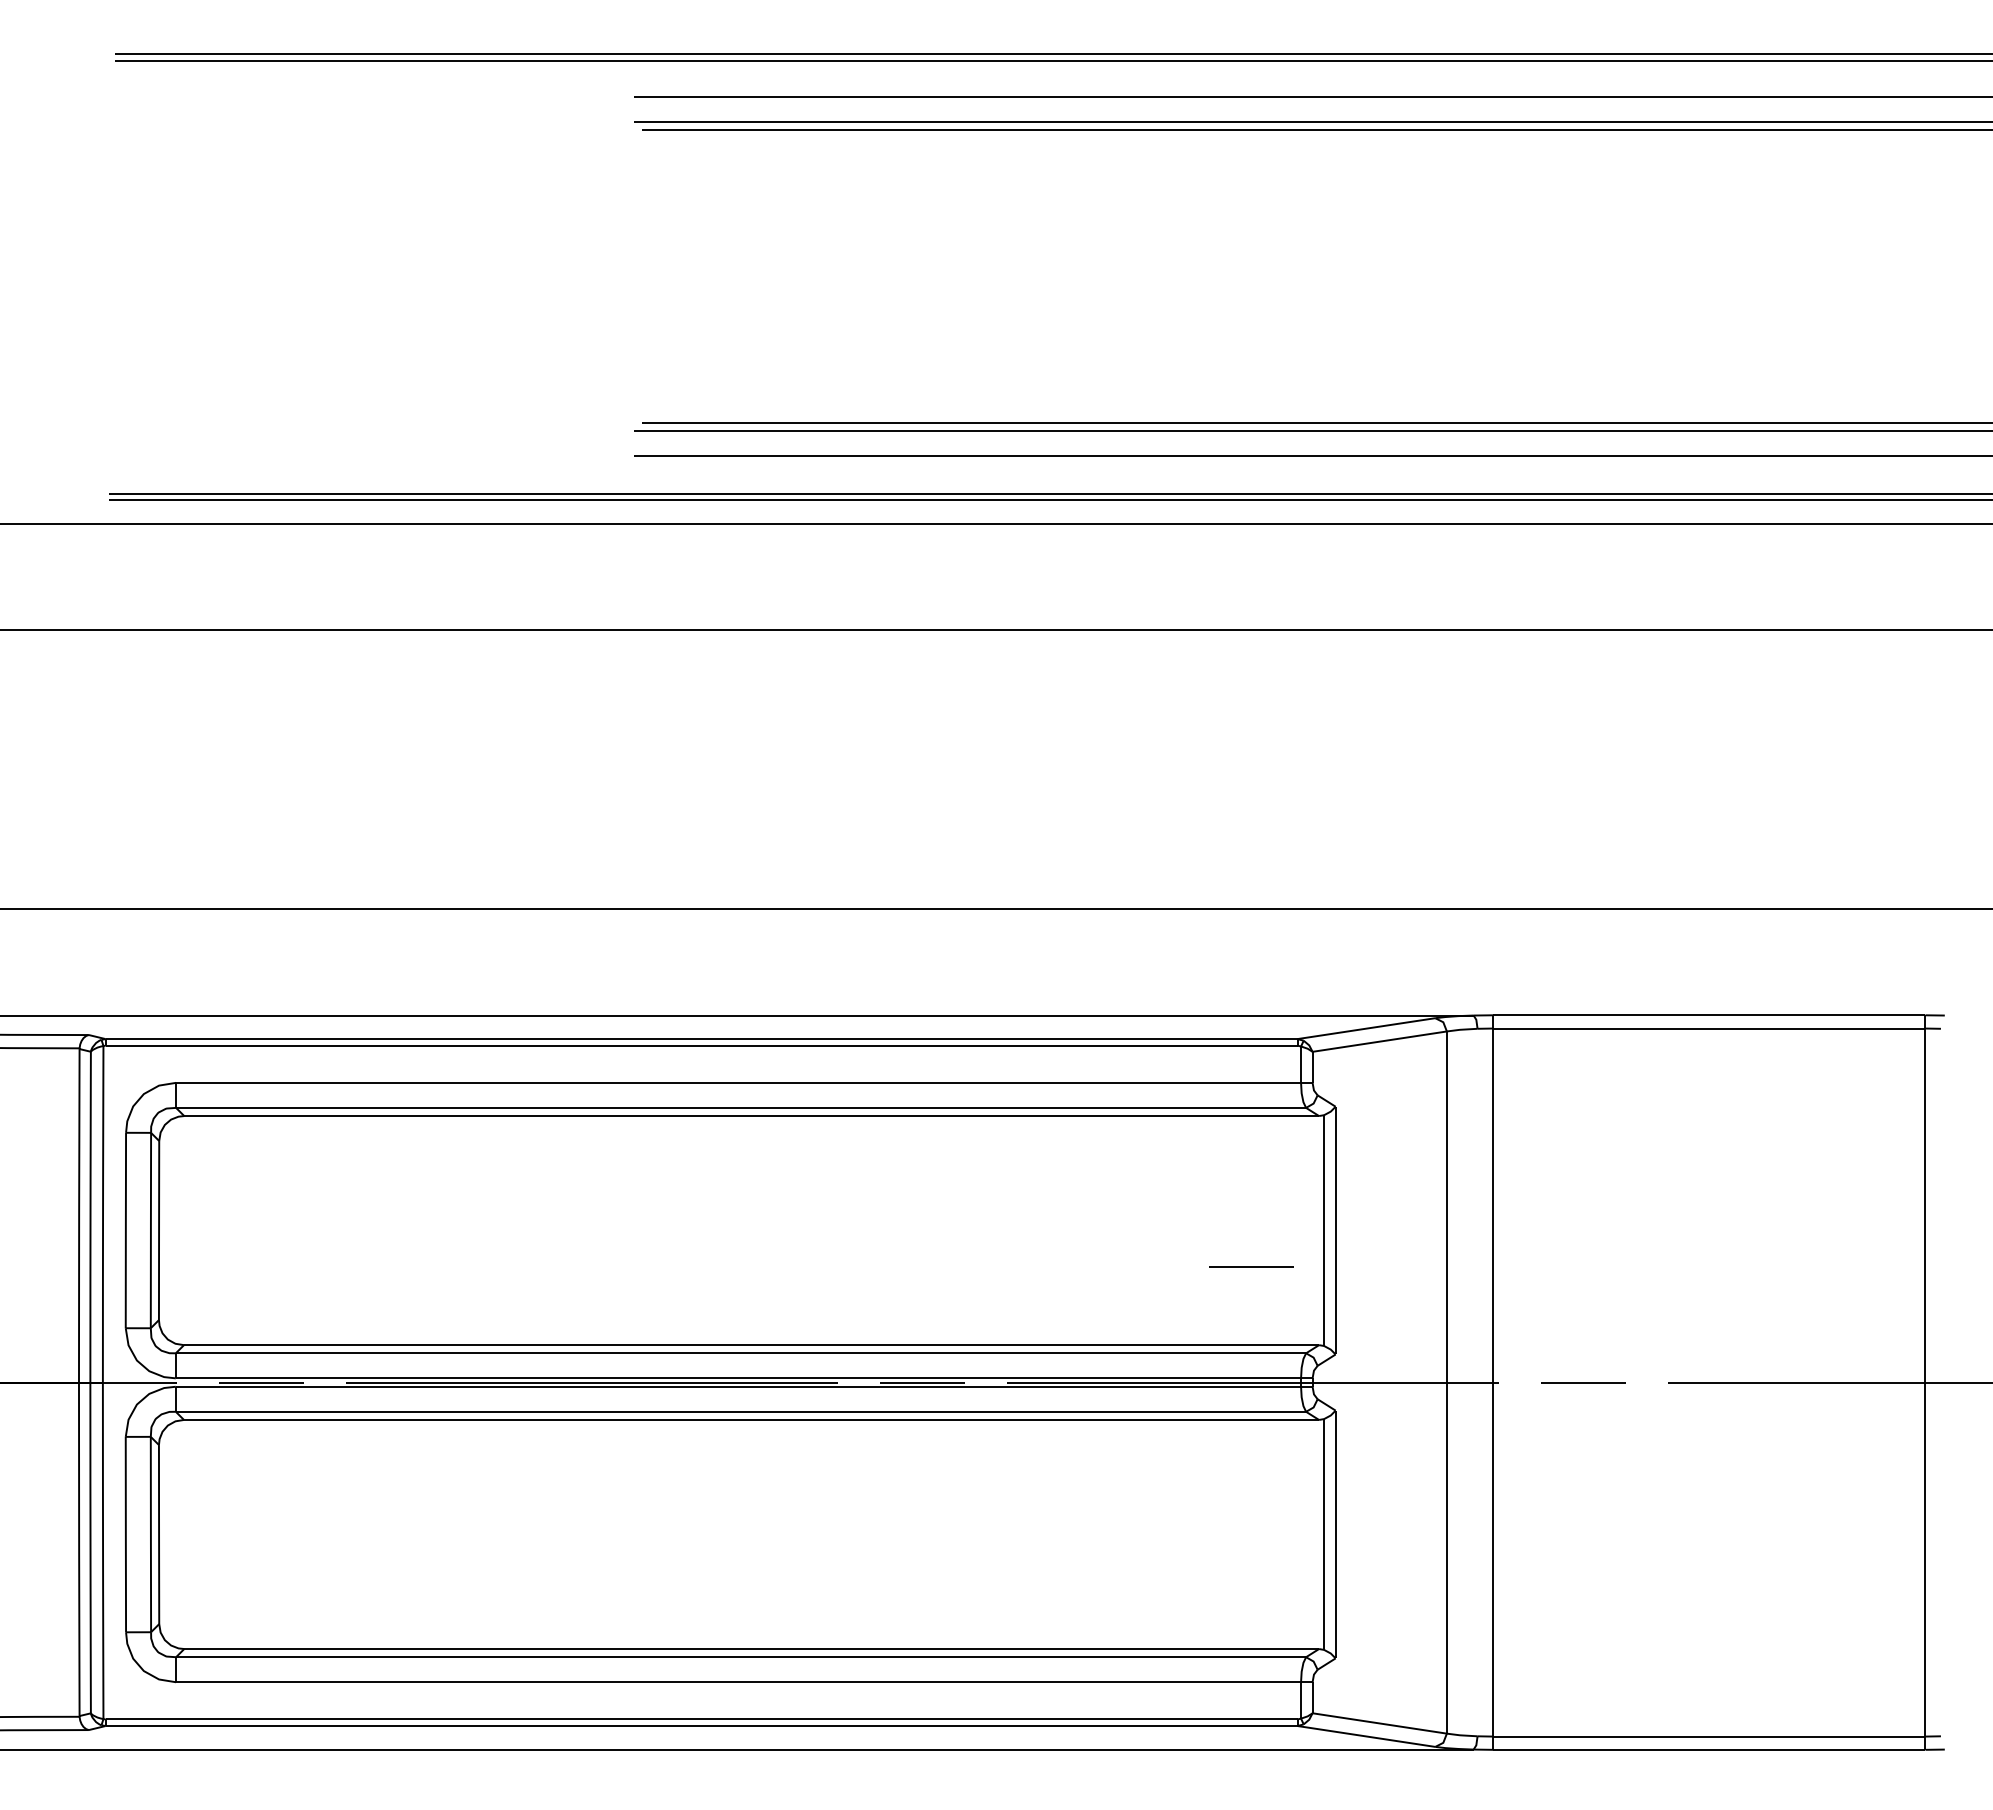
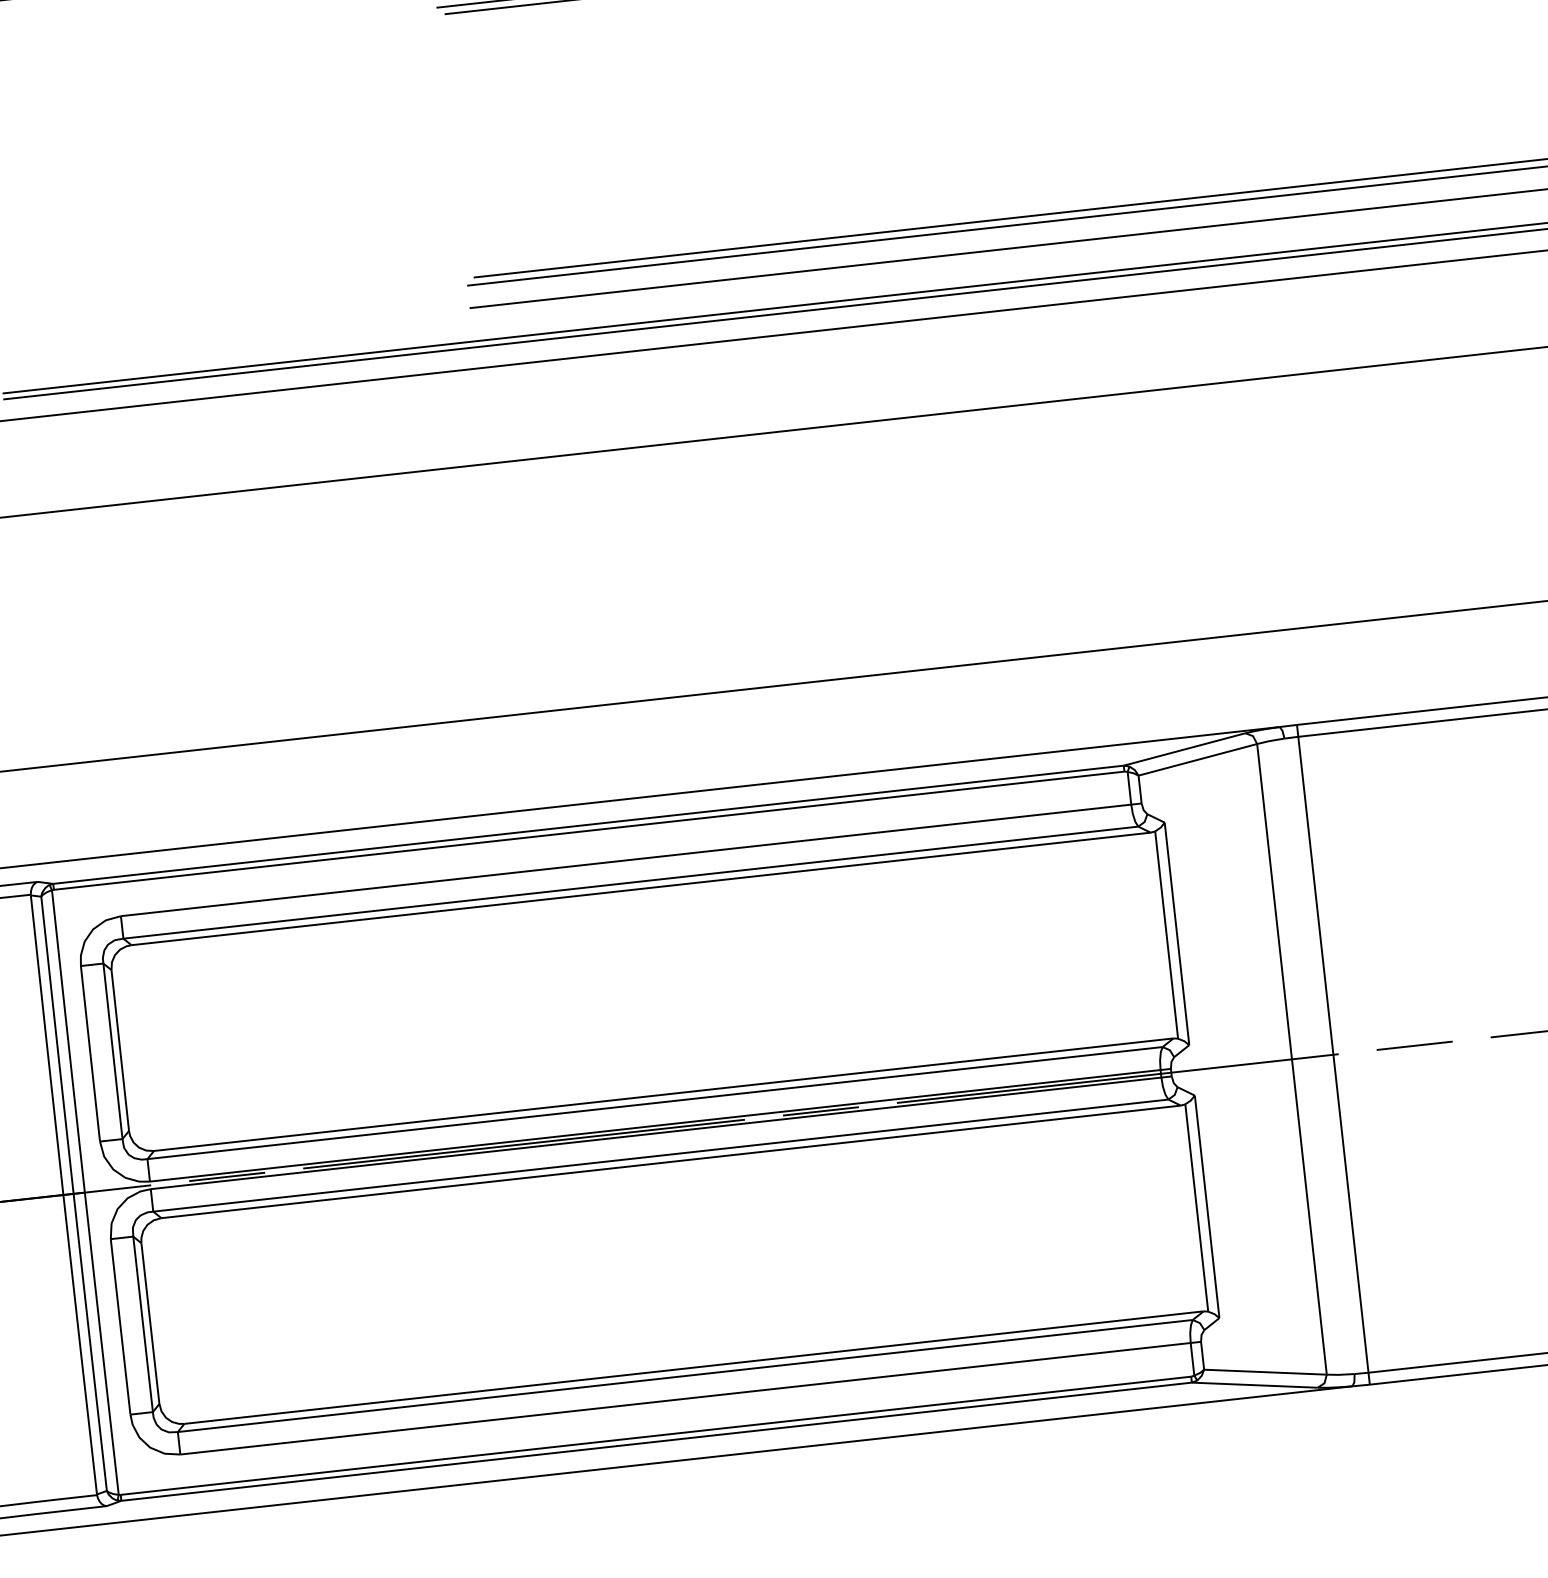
line: (1251, 1266) -> (1104, 974), removed

